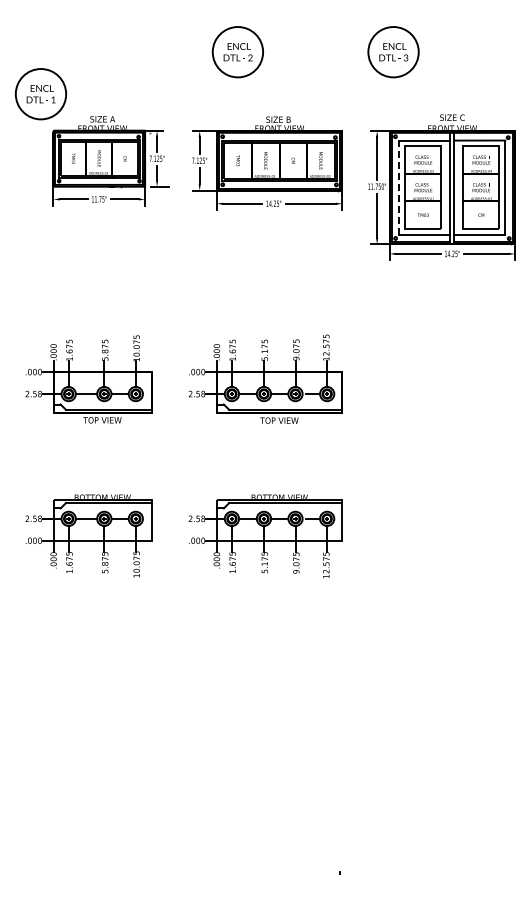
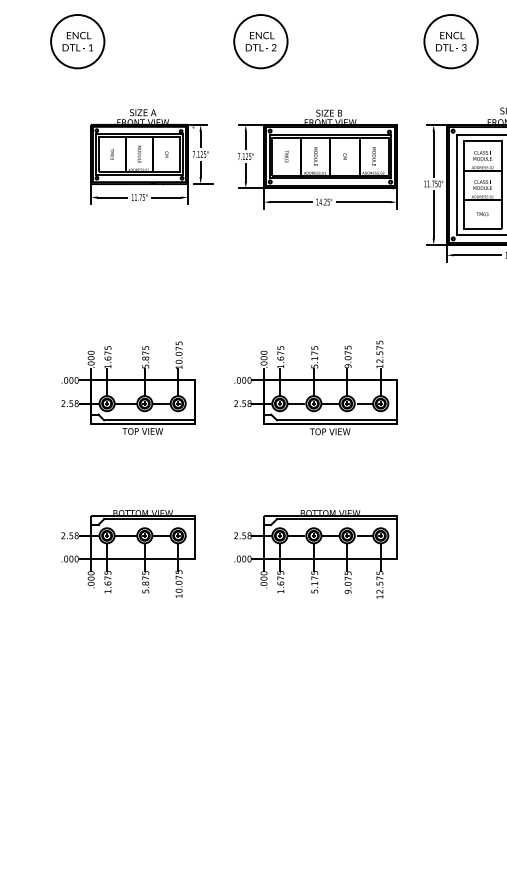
part: (237, 52) -> (260, 41), moved
part: (40, 94) -> (77, 41), moved
line: (399, 187) -> (457, 184), dashed -> solid

